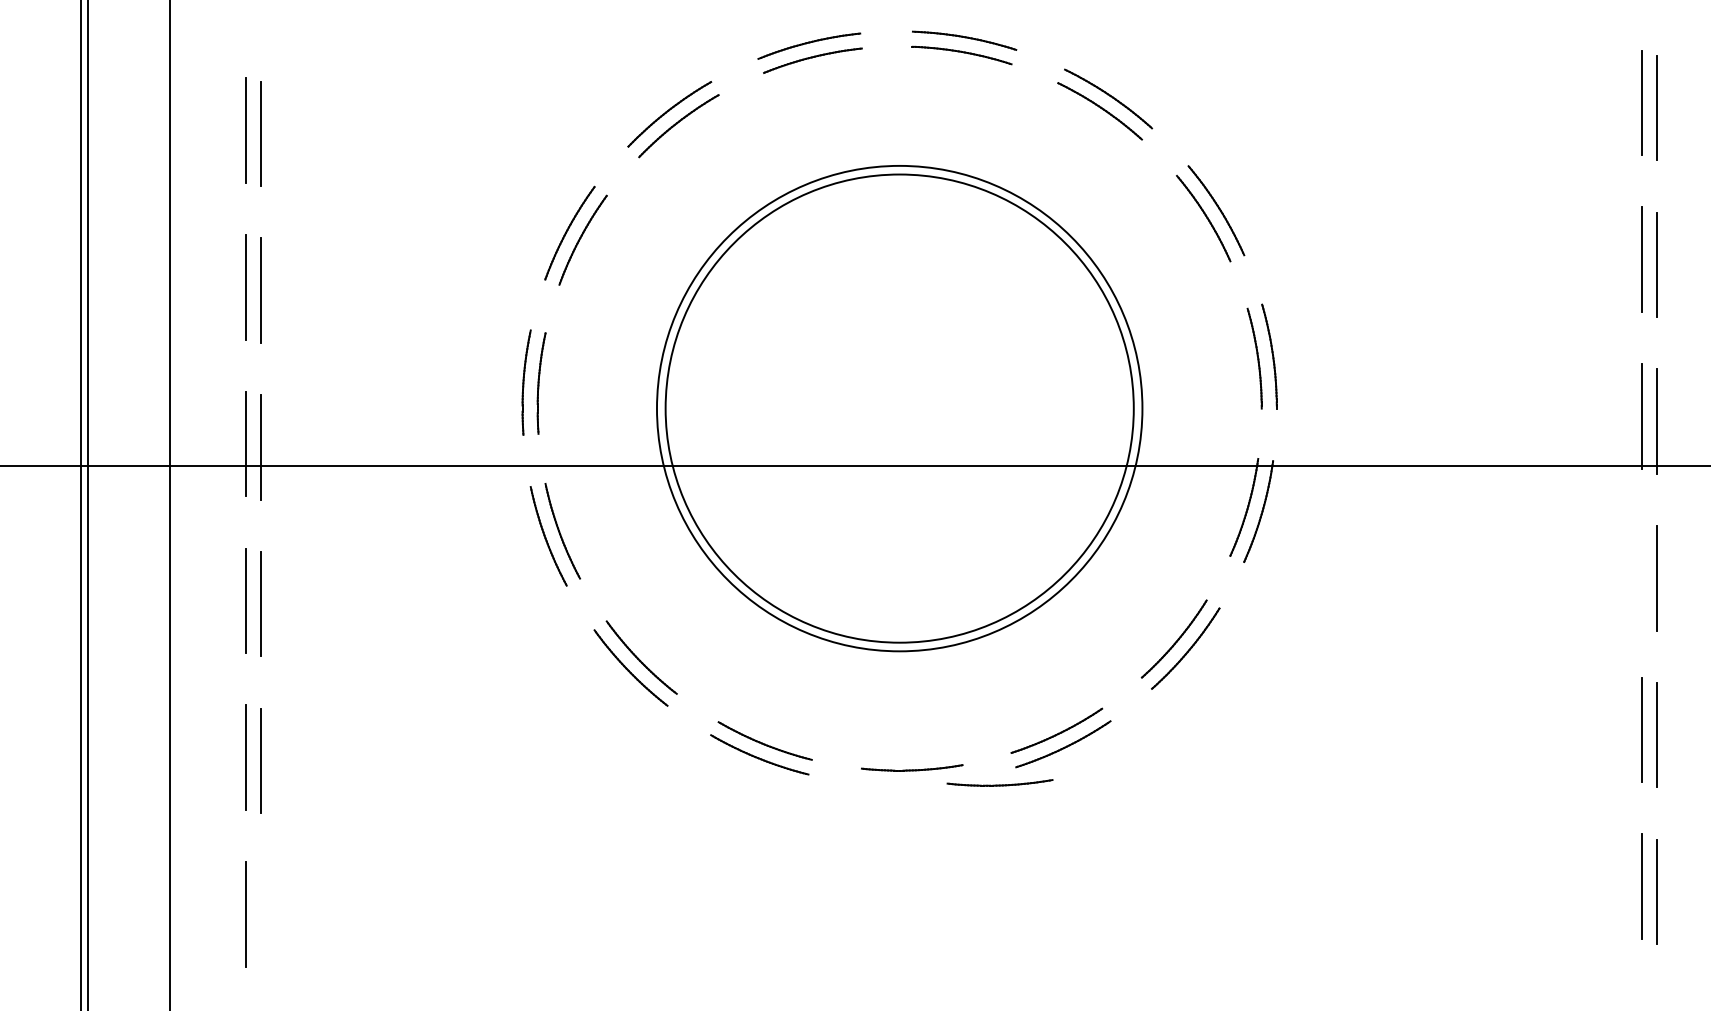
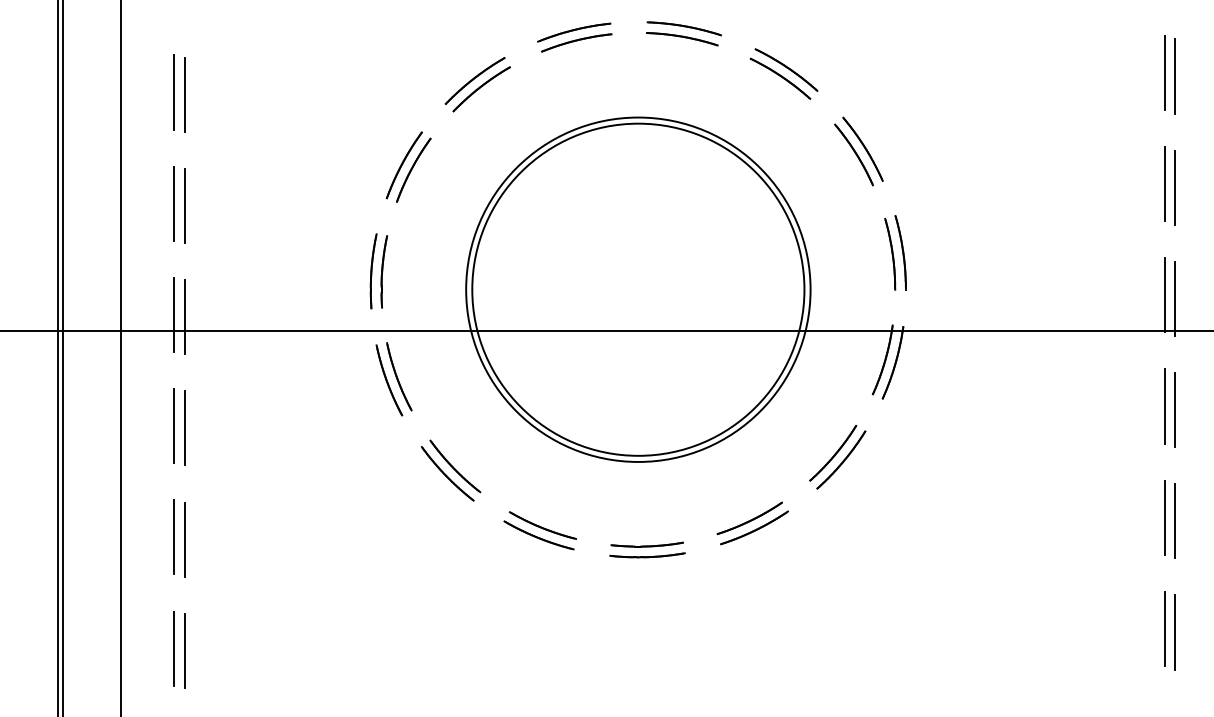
line: (1641, 573) -> (1164, 406), added
part: (999, 783) -> (647, 555), moved
line: (259, 917) -> (184, 650), added

